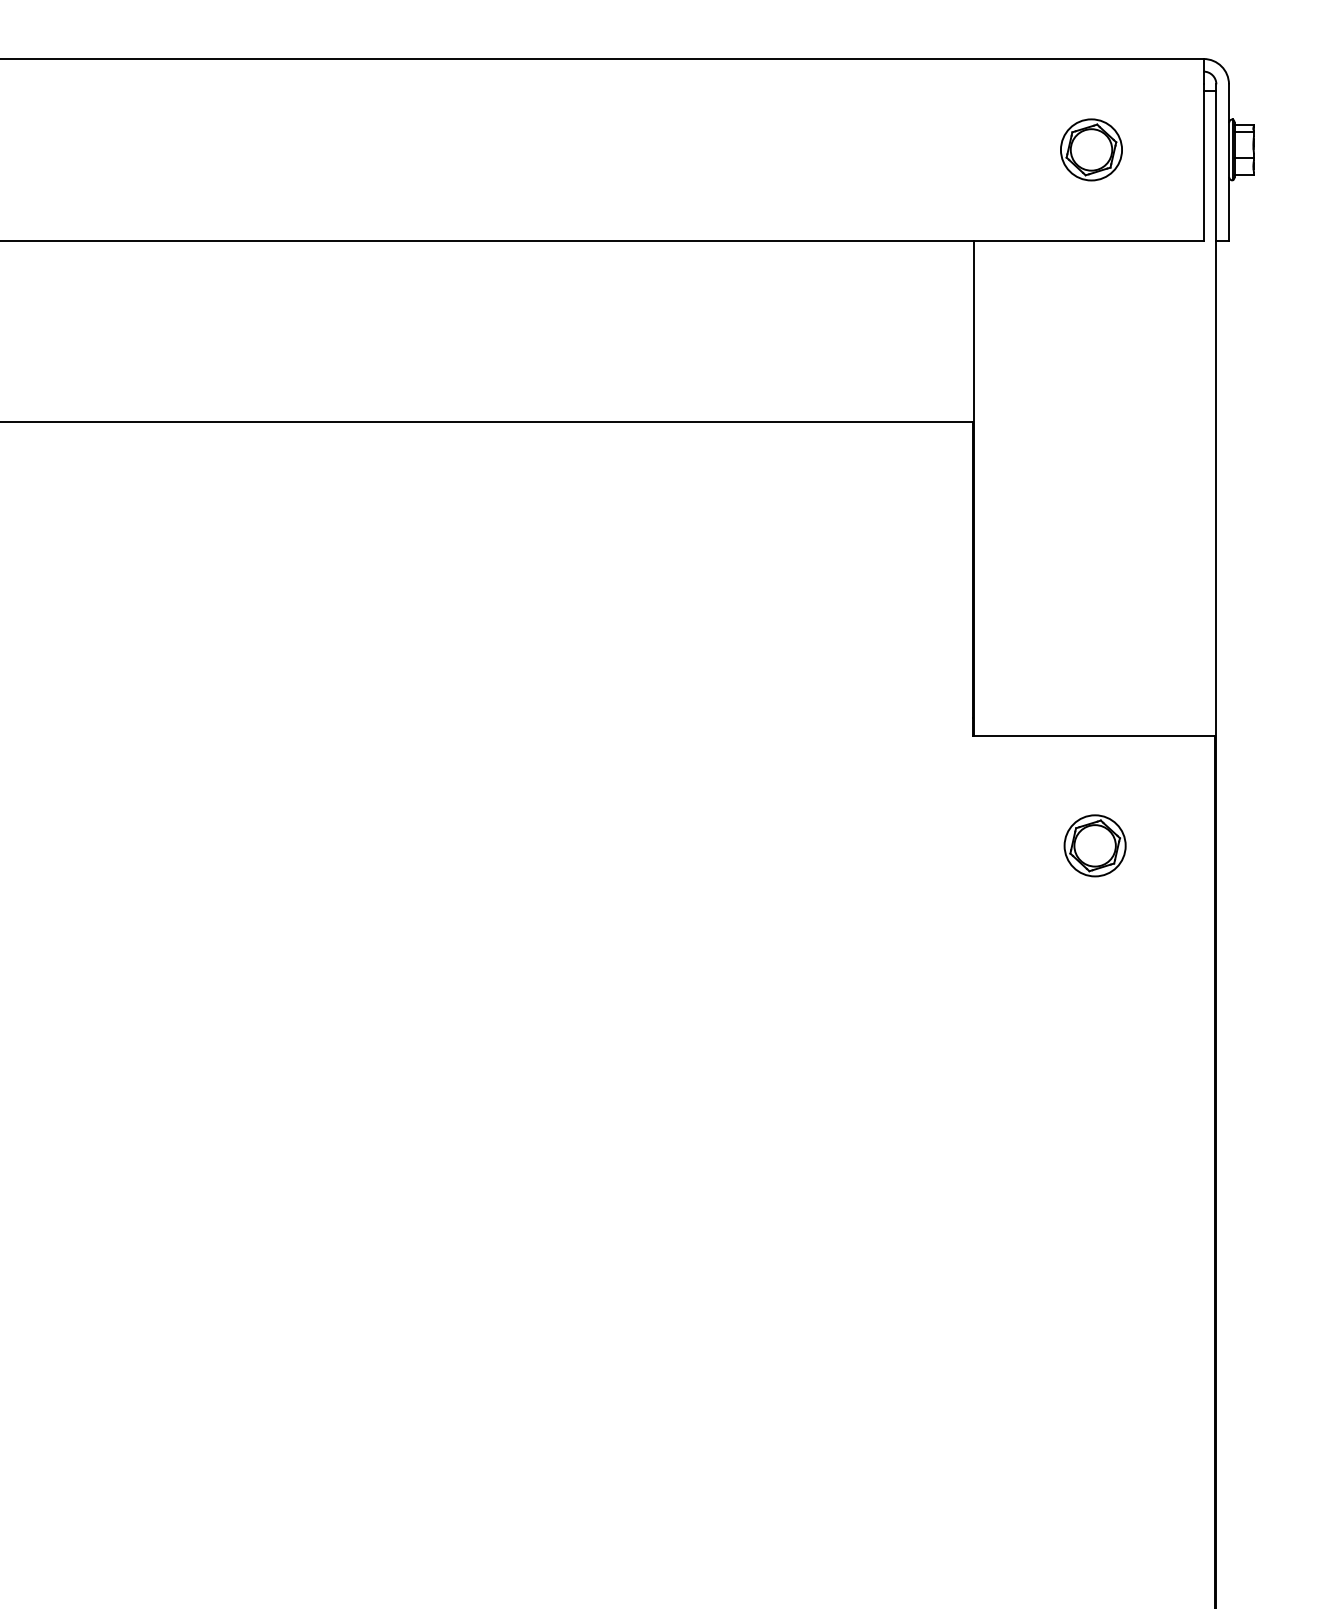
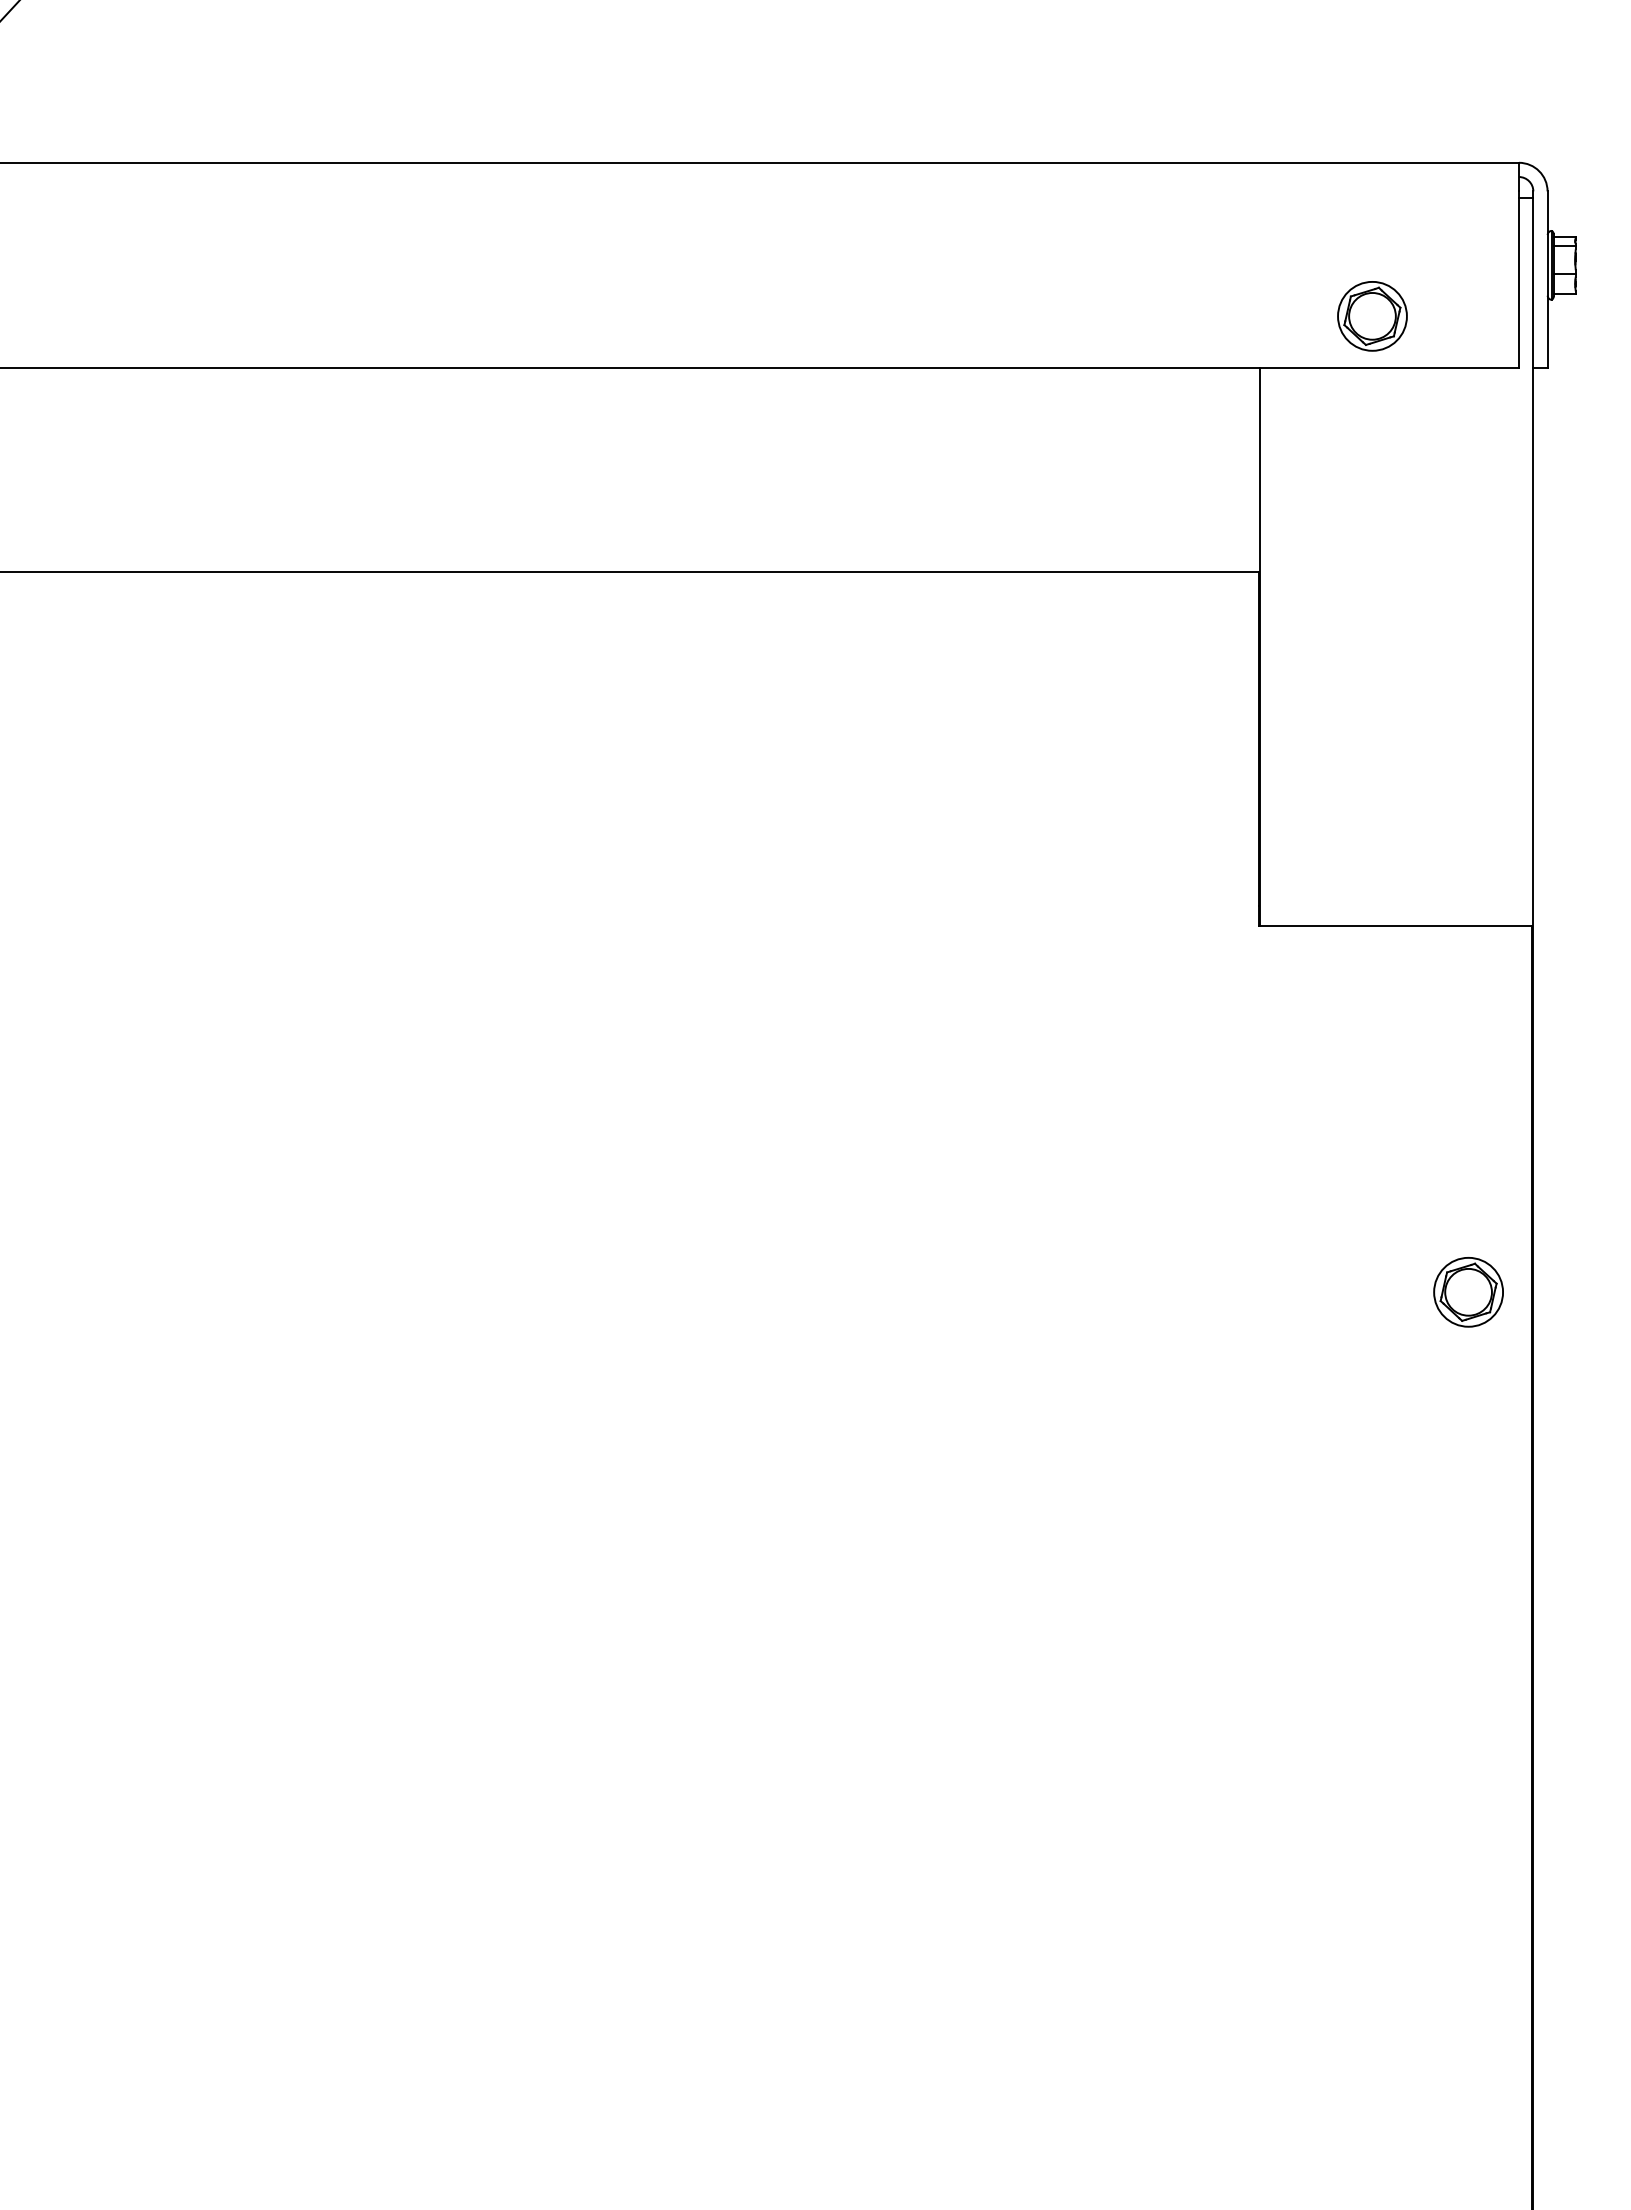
part: (1091, 150) -> (1372, 316), moved
part: (1095, 846) -> (1468, 1292), moved

